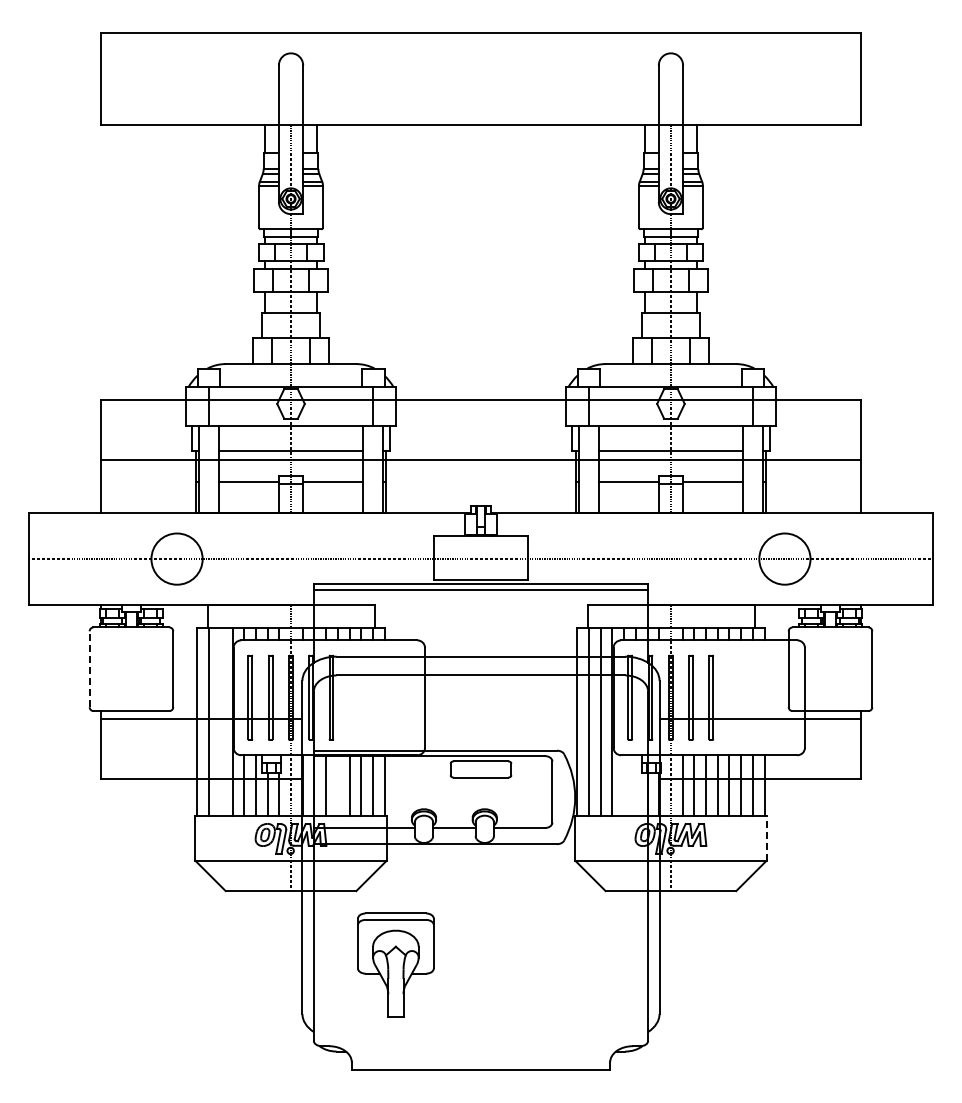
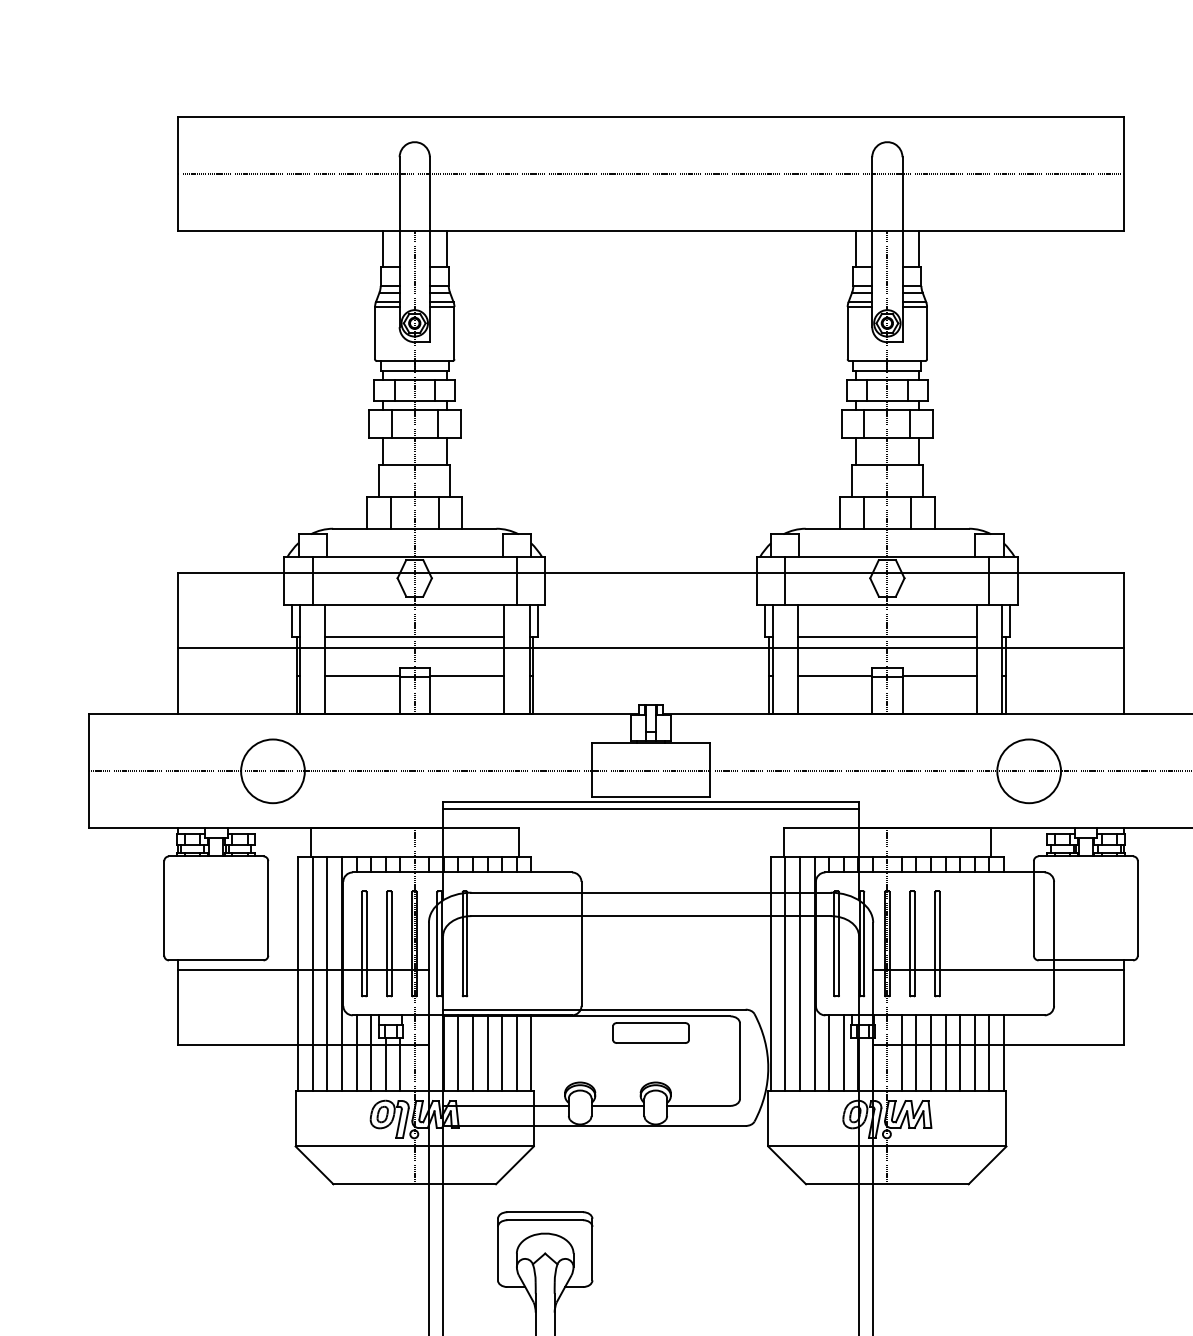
line: (480, 78) -> (650, 173), added
line: (89, 669) -> (164, 908), dashed -> solid
line: (220, 721) -> (327, 973), added
line: (337, 785) -> (472, 1052), added
line: (624, 785) -> (829, 1052), added
line: (635, 785) -> (843, 1052), added
line: (766, 837) -> (1006, 1117), dashed -> solid

